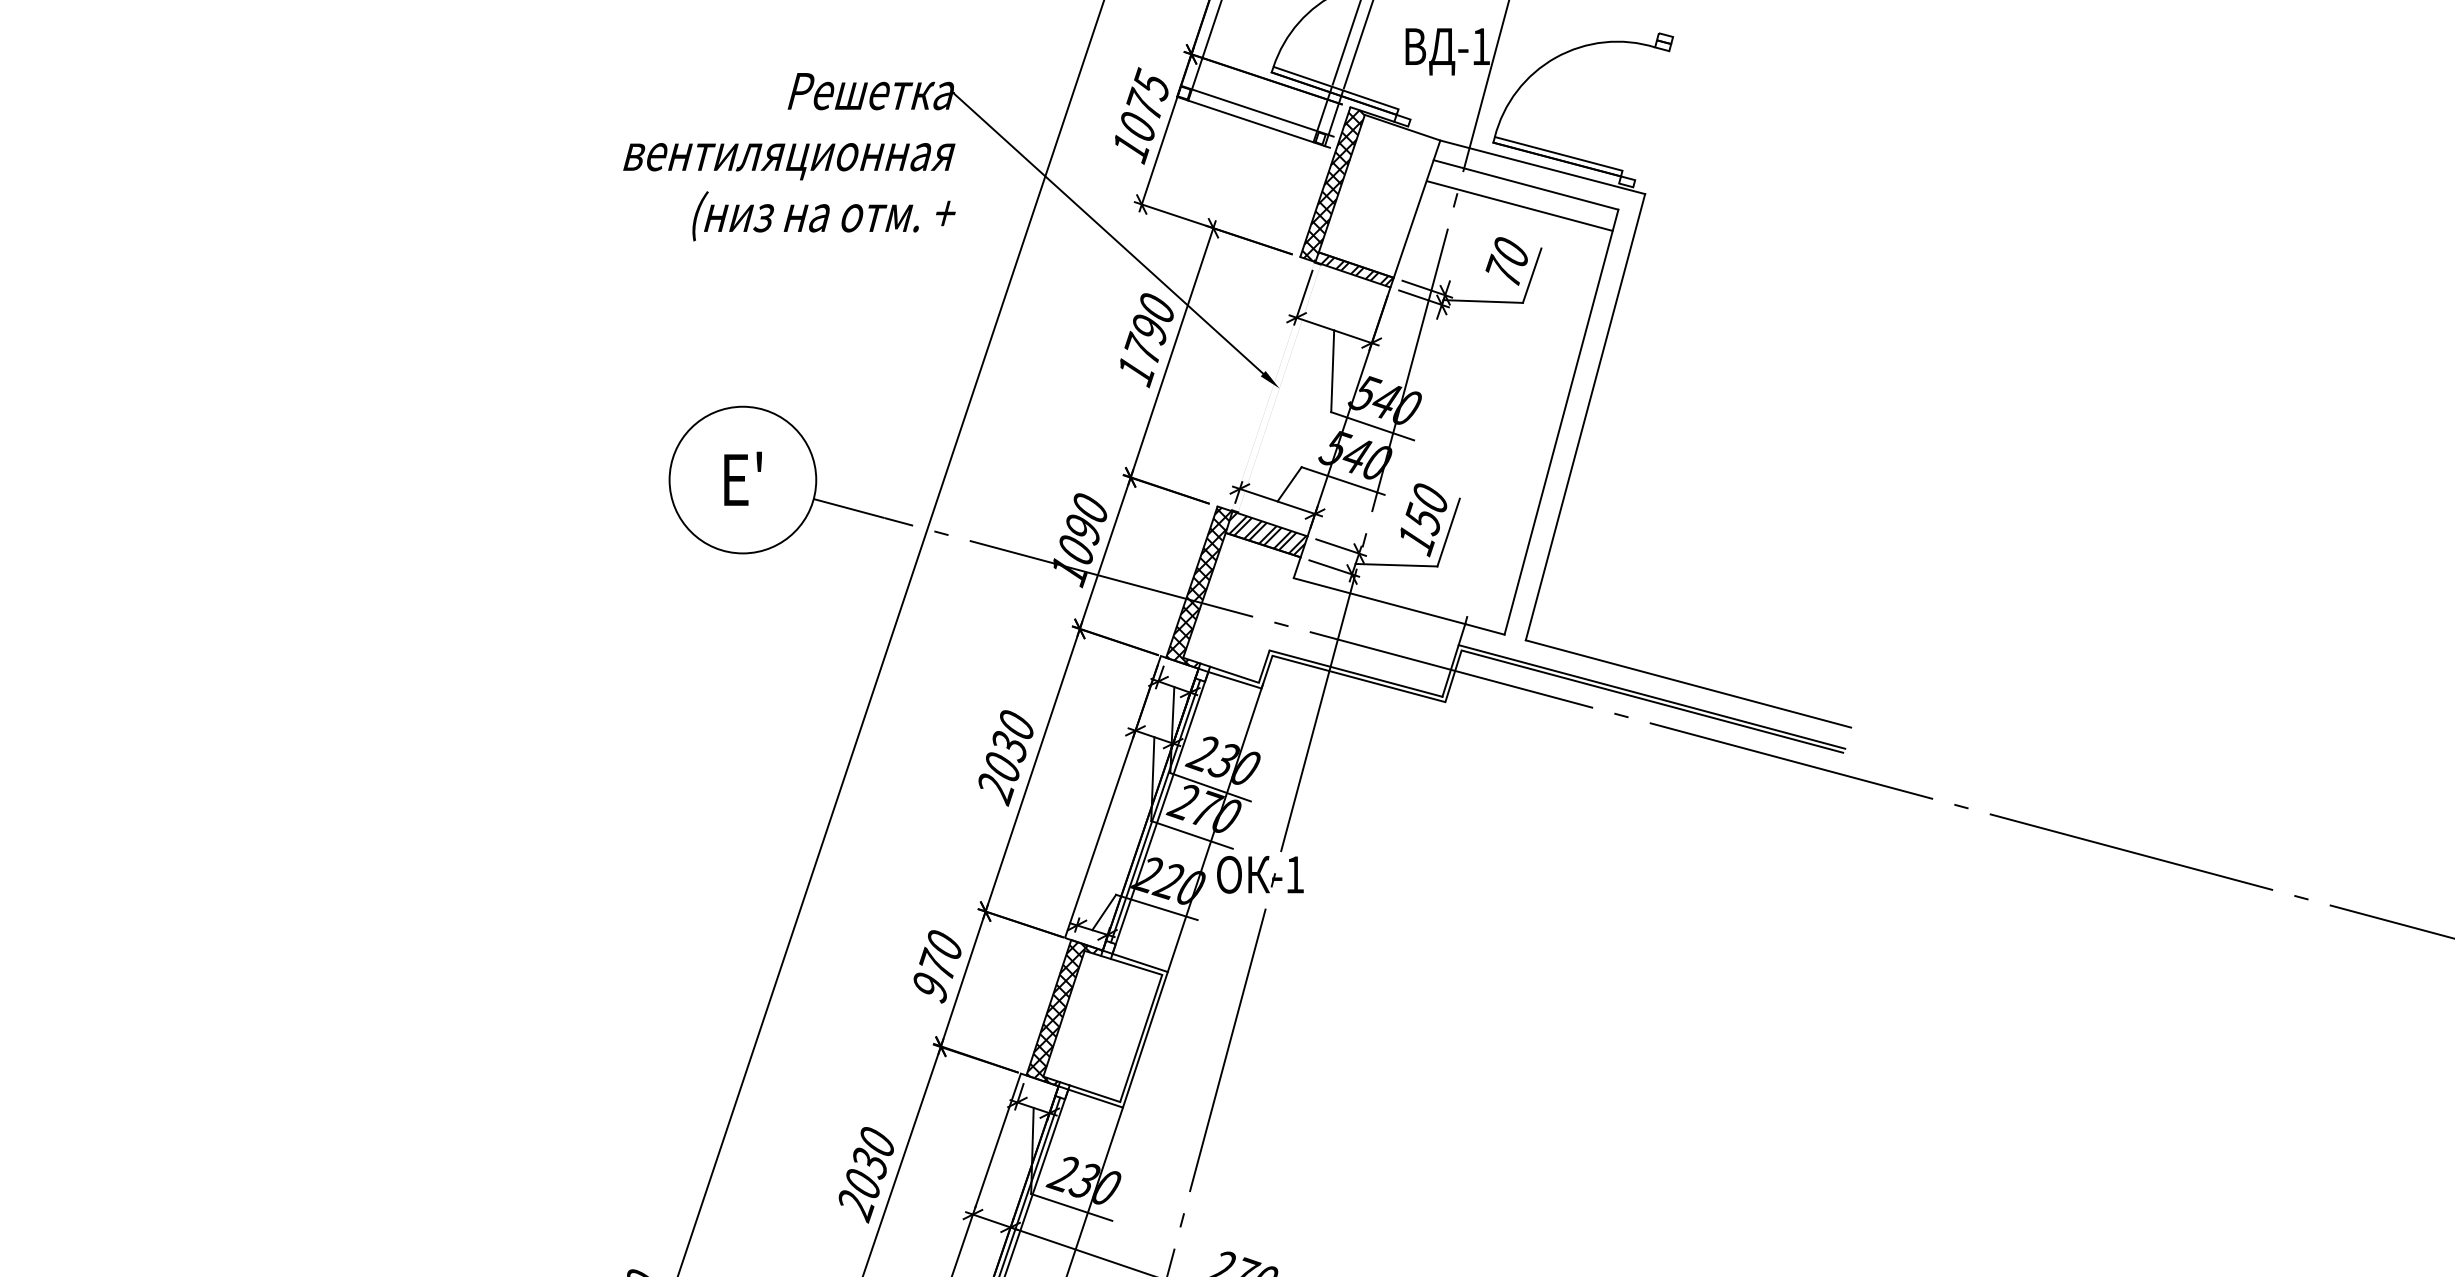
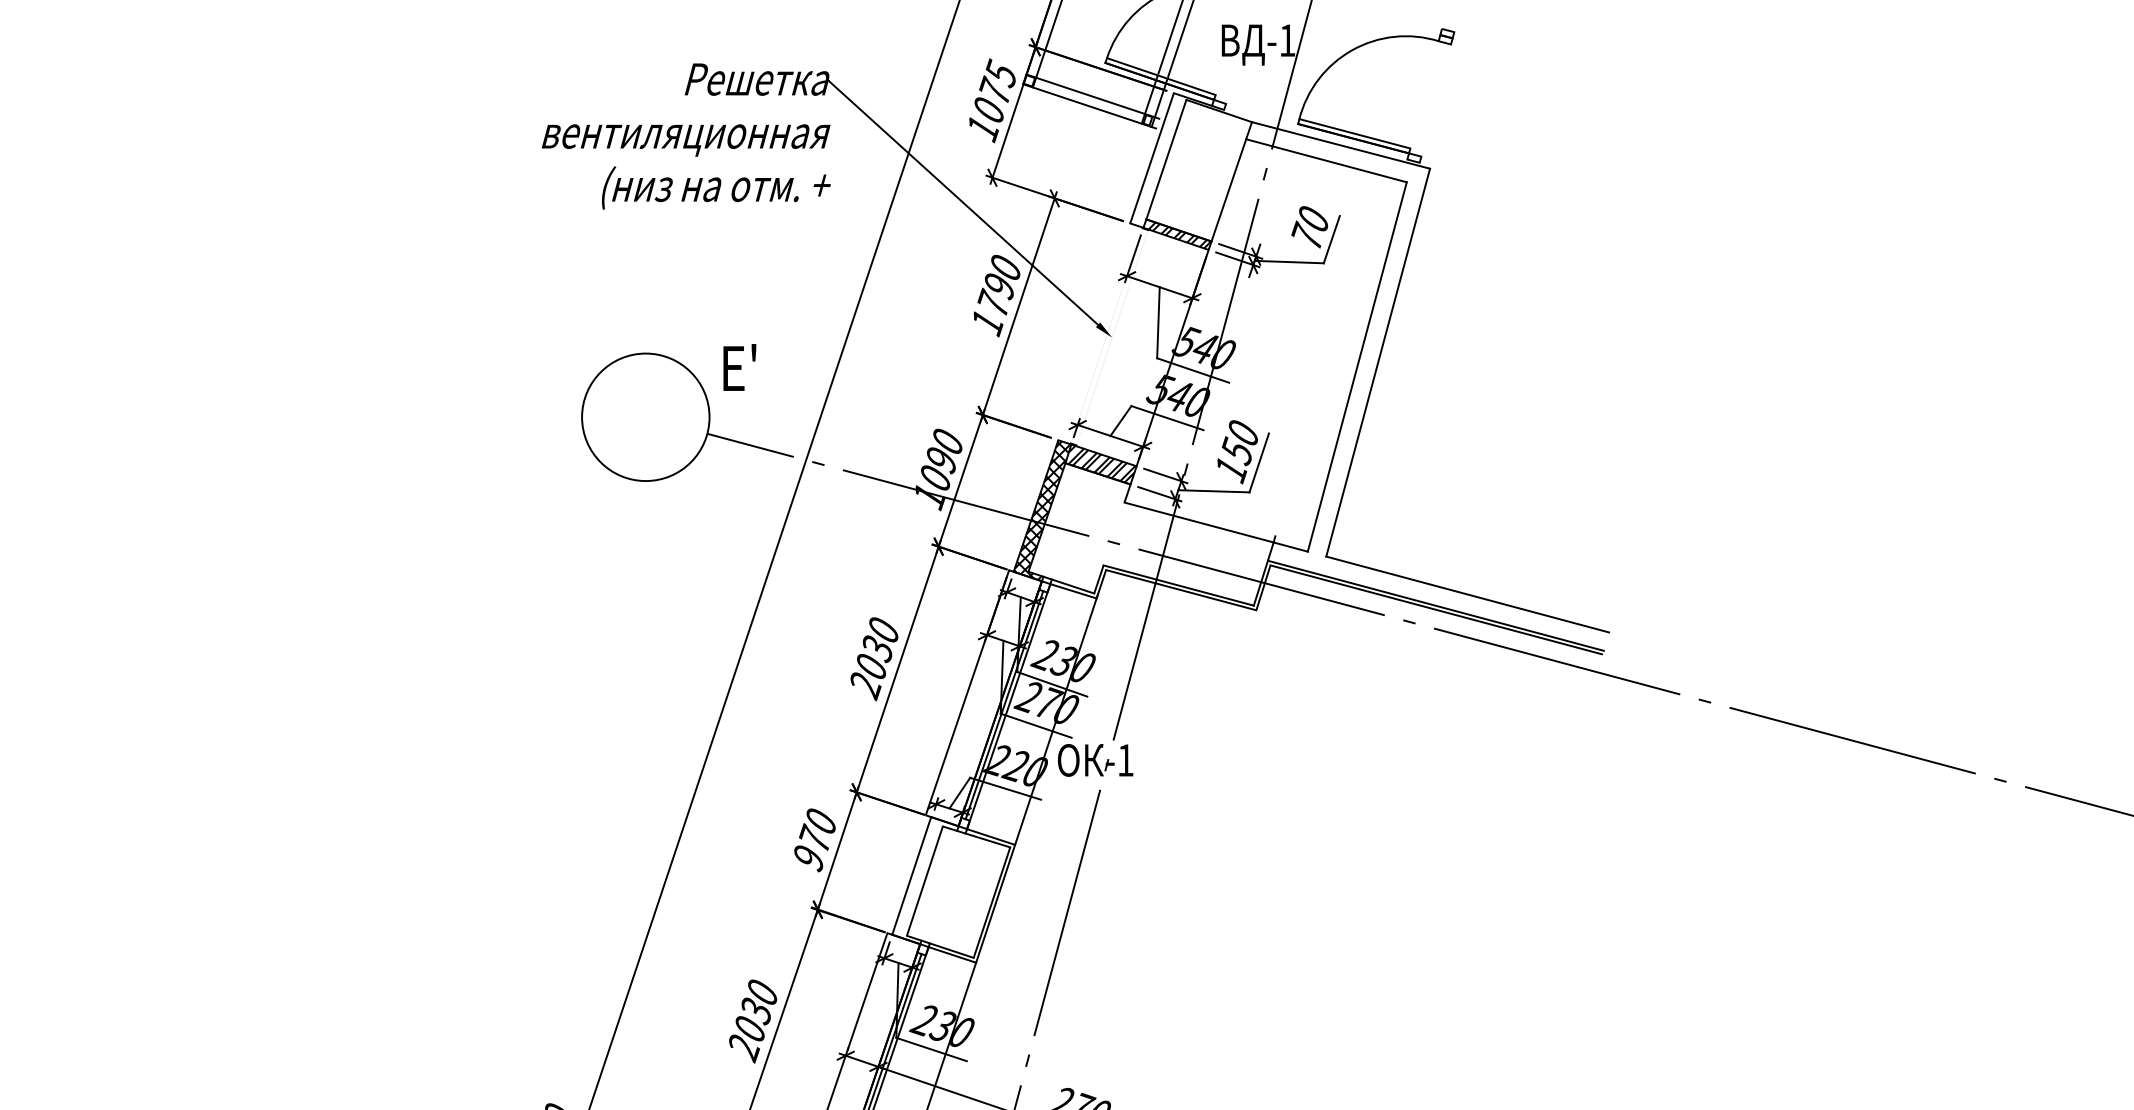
hatch: (1333, 185) -> (1159, 161), removed
line: (1519, 205) -> (1320, 178), removed
text: (742, 478) -> (739, 367), moved
hatch: (1064, 1013) -> (925, 880), removed

